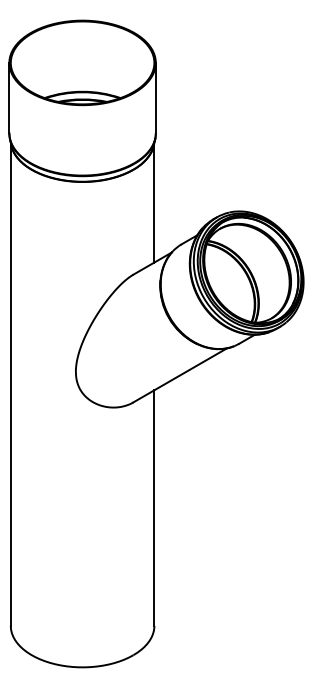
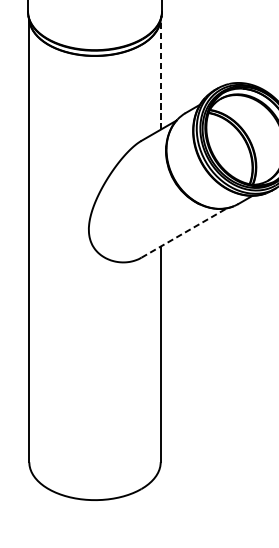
line: (154, 202) -> (160, 74), solid -> dashed
line: (180, 375) -> (184, 233), solid -> dashed

